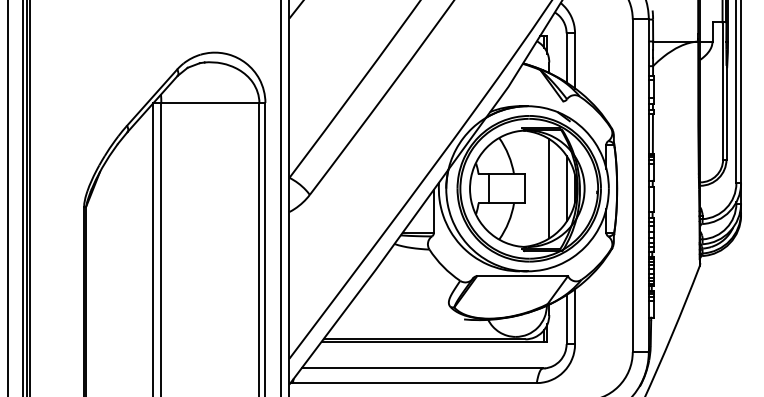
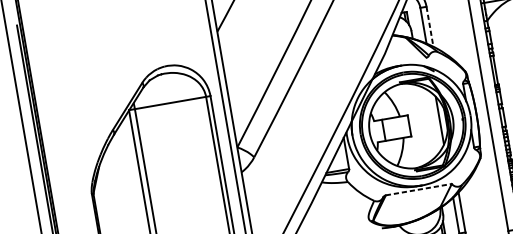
line: (575, 61) -> (430, 27), solid -> dashed
line: (549, 188) -> (427, 122), removed
line: (523, 276) -> (419, 189), solid -> dashed

